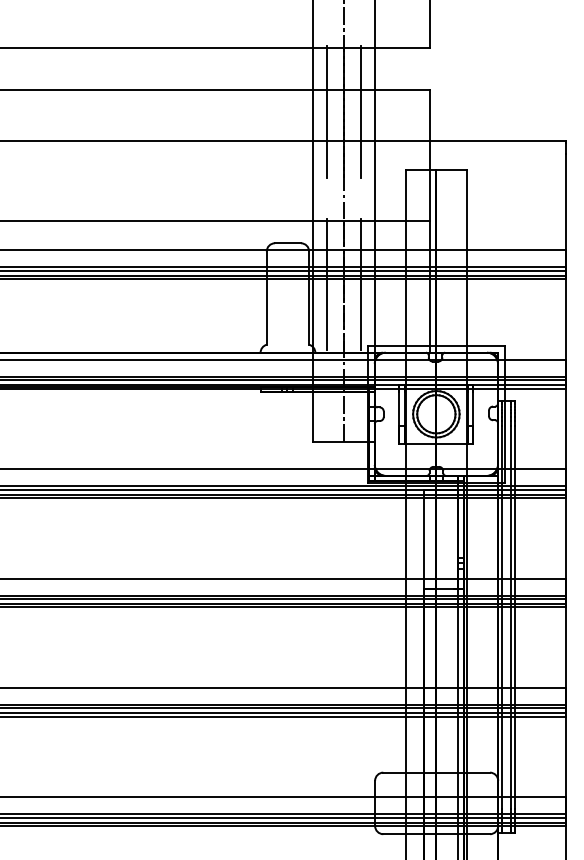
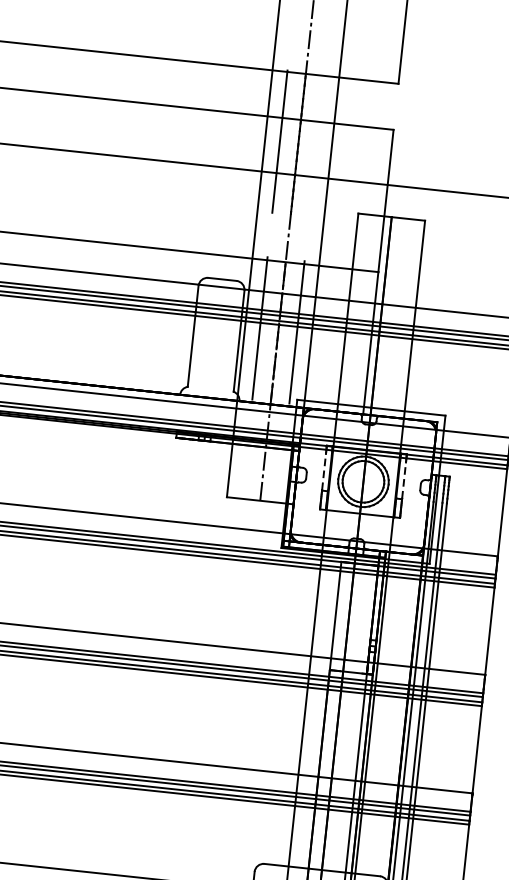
line: (361, 111) -> (317, 145), removed
line: (399, 409) -> (324, 472), solid -> dashed
line: (473, 409) -> (404, 480), solid -> dashed

